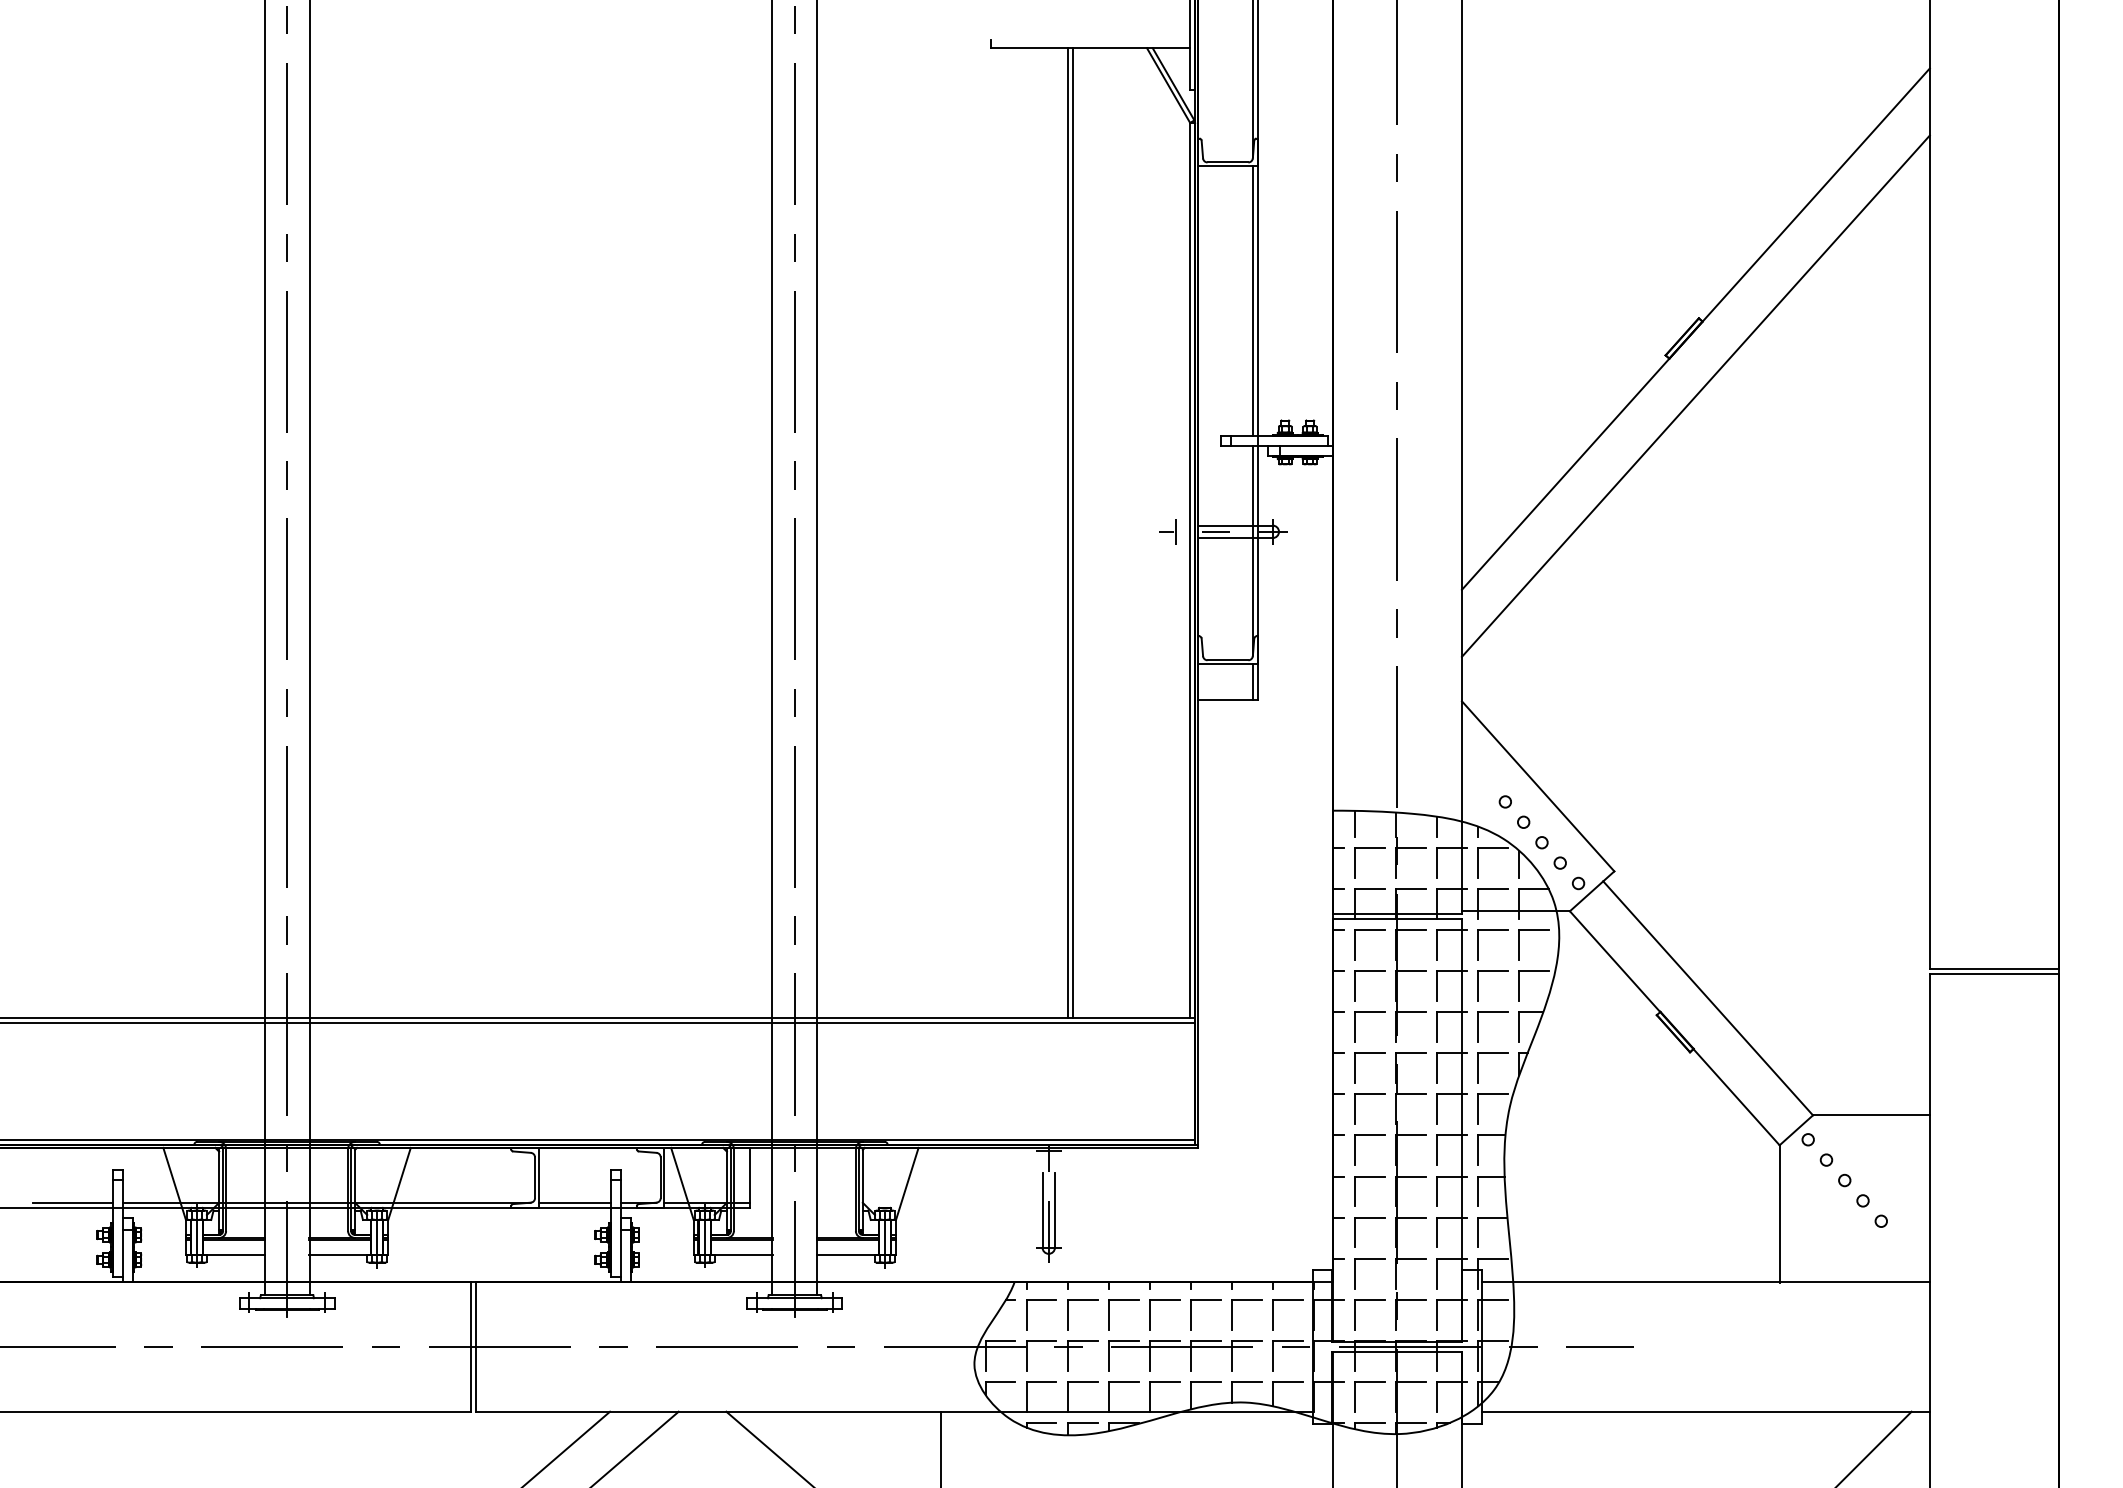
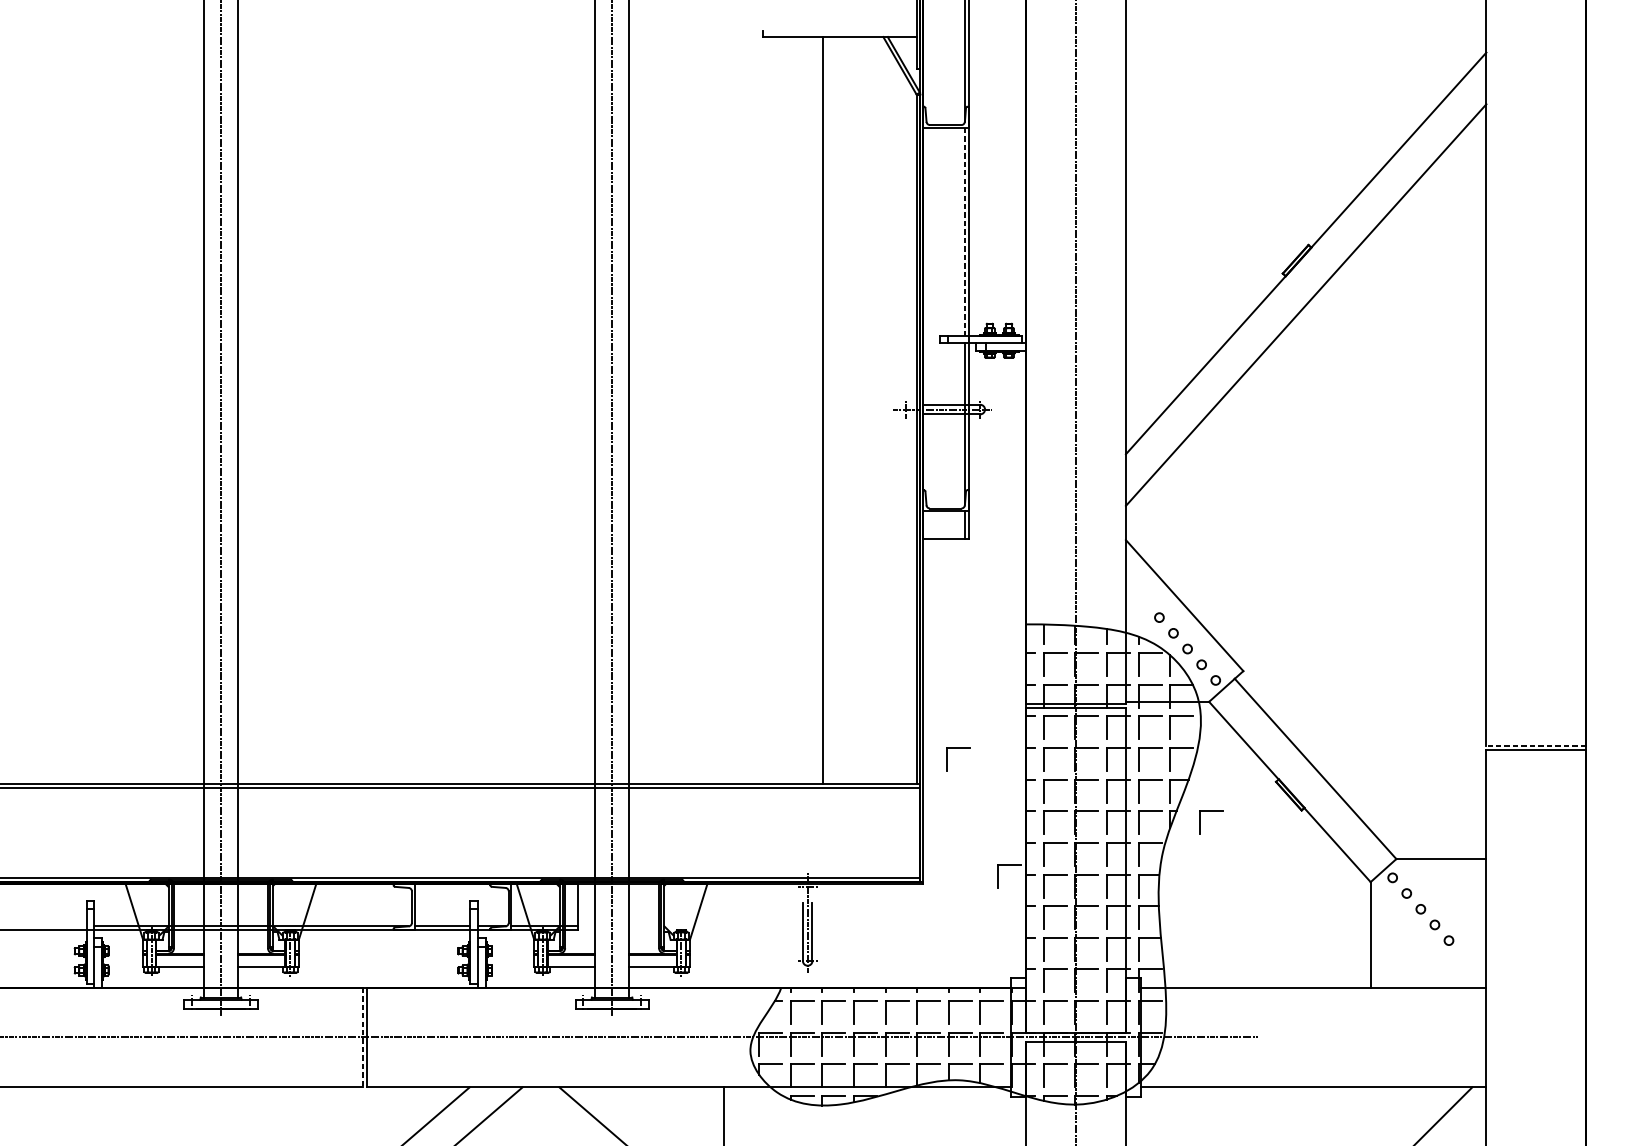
line: (1252, 301) -> (964, 232), solid -> dashed
line: (1073, 532) -> (826, 410), removed
line: (1994, 968) -> (1536, 745), solid -> dashed
part: (1244, 971) -> (958, 748), added
part: (1572, 1053) -> (1211, 811), added
part: (1310, 1123) -> (1009, 865), added
line: (72, 1202) -> (55, 926), removed
line: (471, 1347) -> (363, 1037), solid -> dashed

